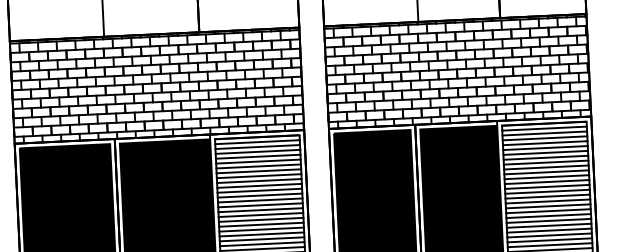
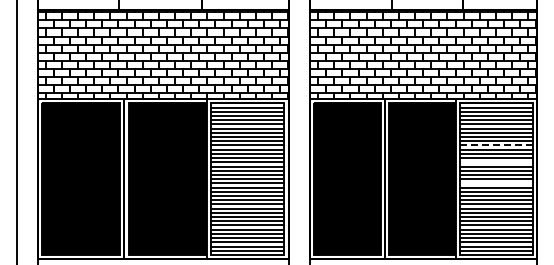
line: (546, 172) -> (496, 145), solid -> dashed
line: (547, 192) -> (496, 162), removed
line: (548, 216) -> (496, 183), removed

